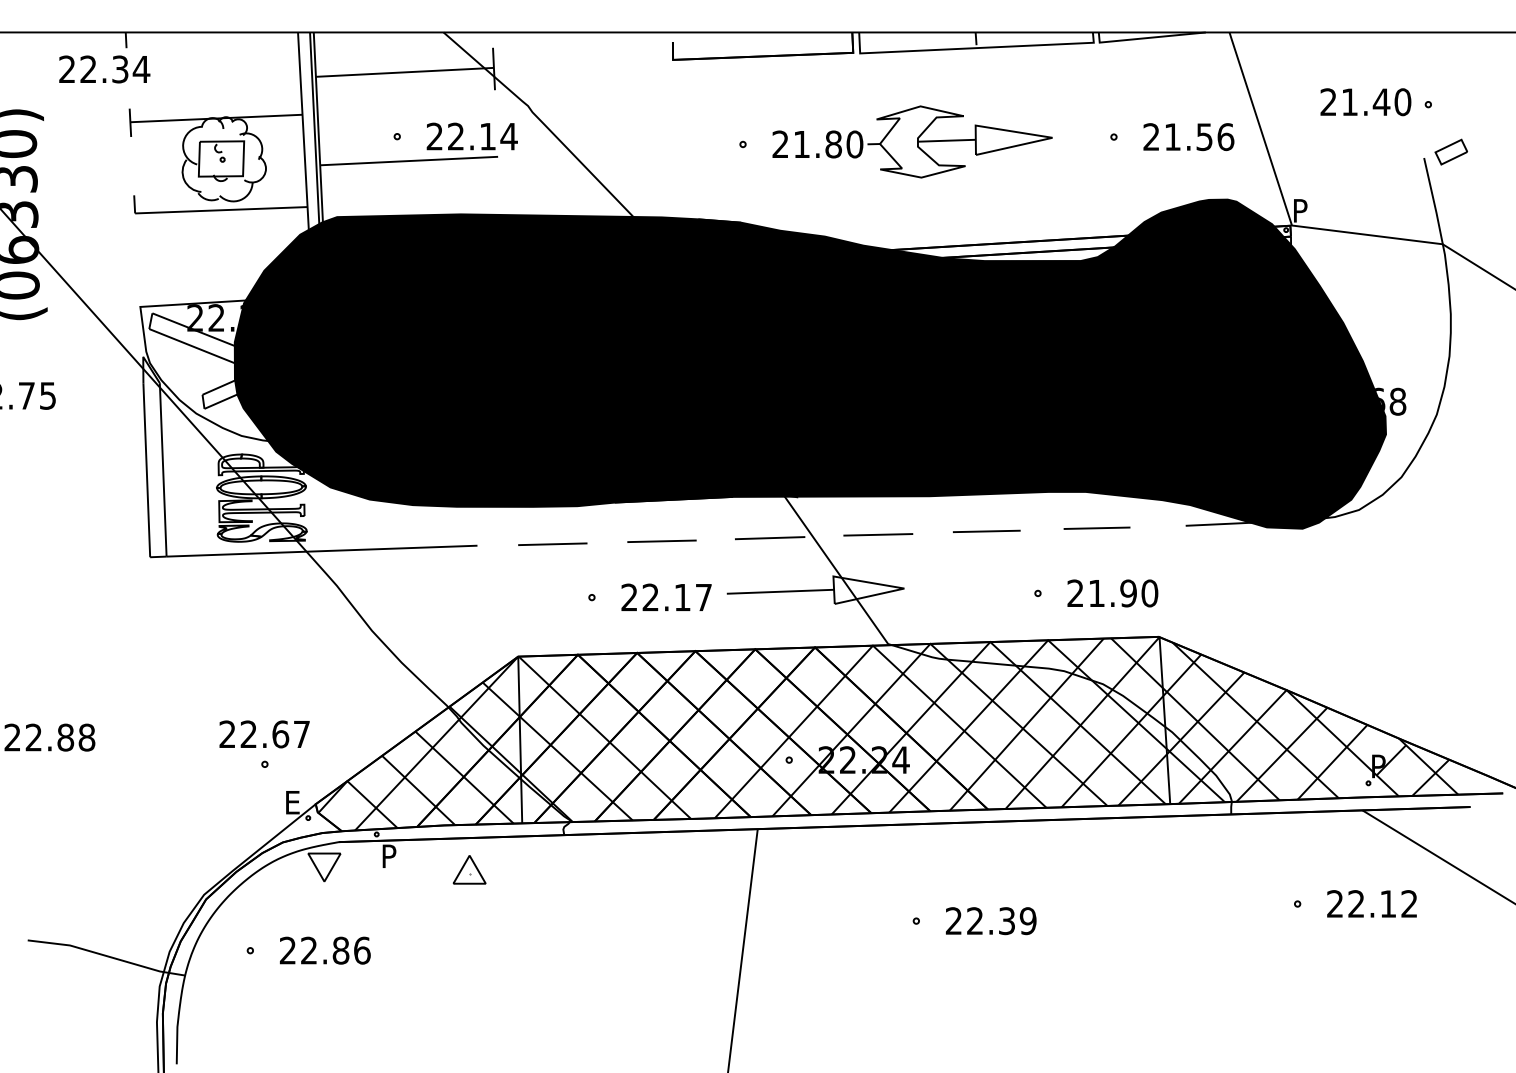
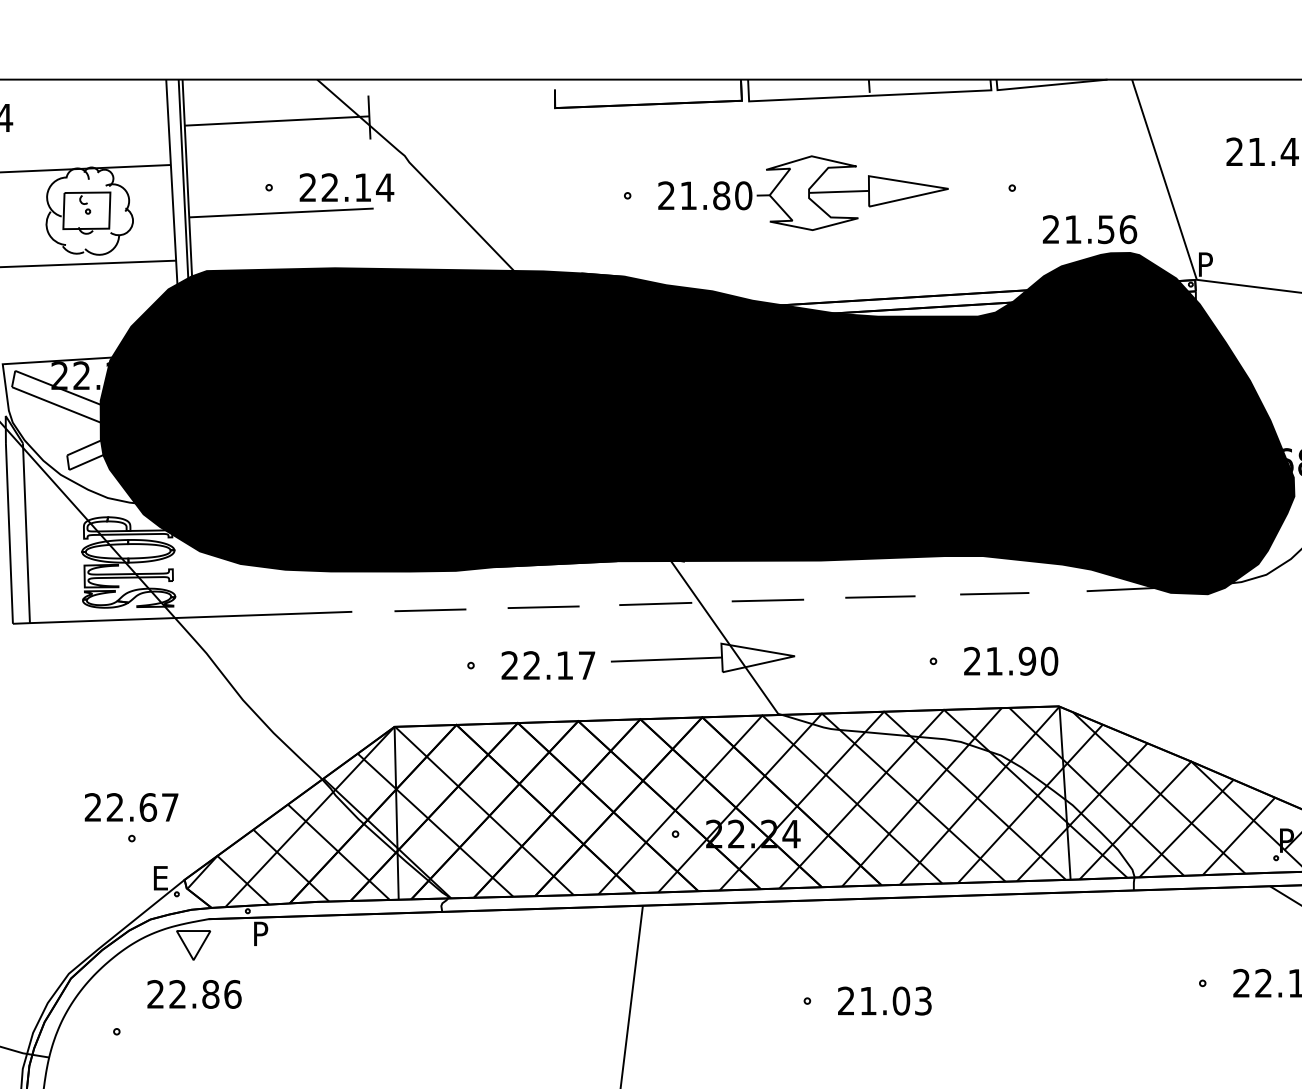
text: (1188, 137) -> (1089, 230), moved
part: (469, 869) -> (344, 947), removed
text: (1001, 921) -> (895, 1001), 22.39 -> 21.03
text: (325, 950) -> (194, 994), moved

